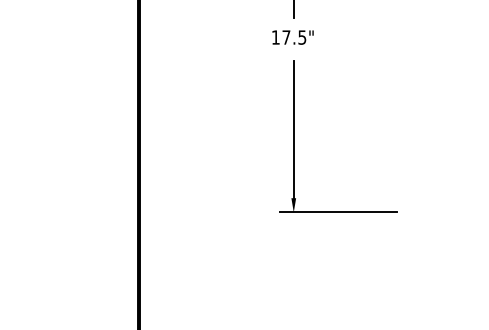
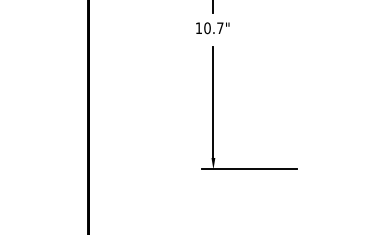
text: (294, 37) -> (214, 28), 17.5" -> 10.7"

